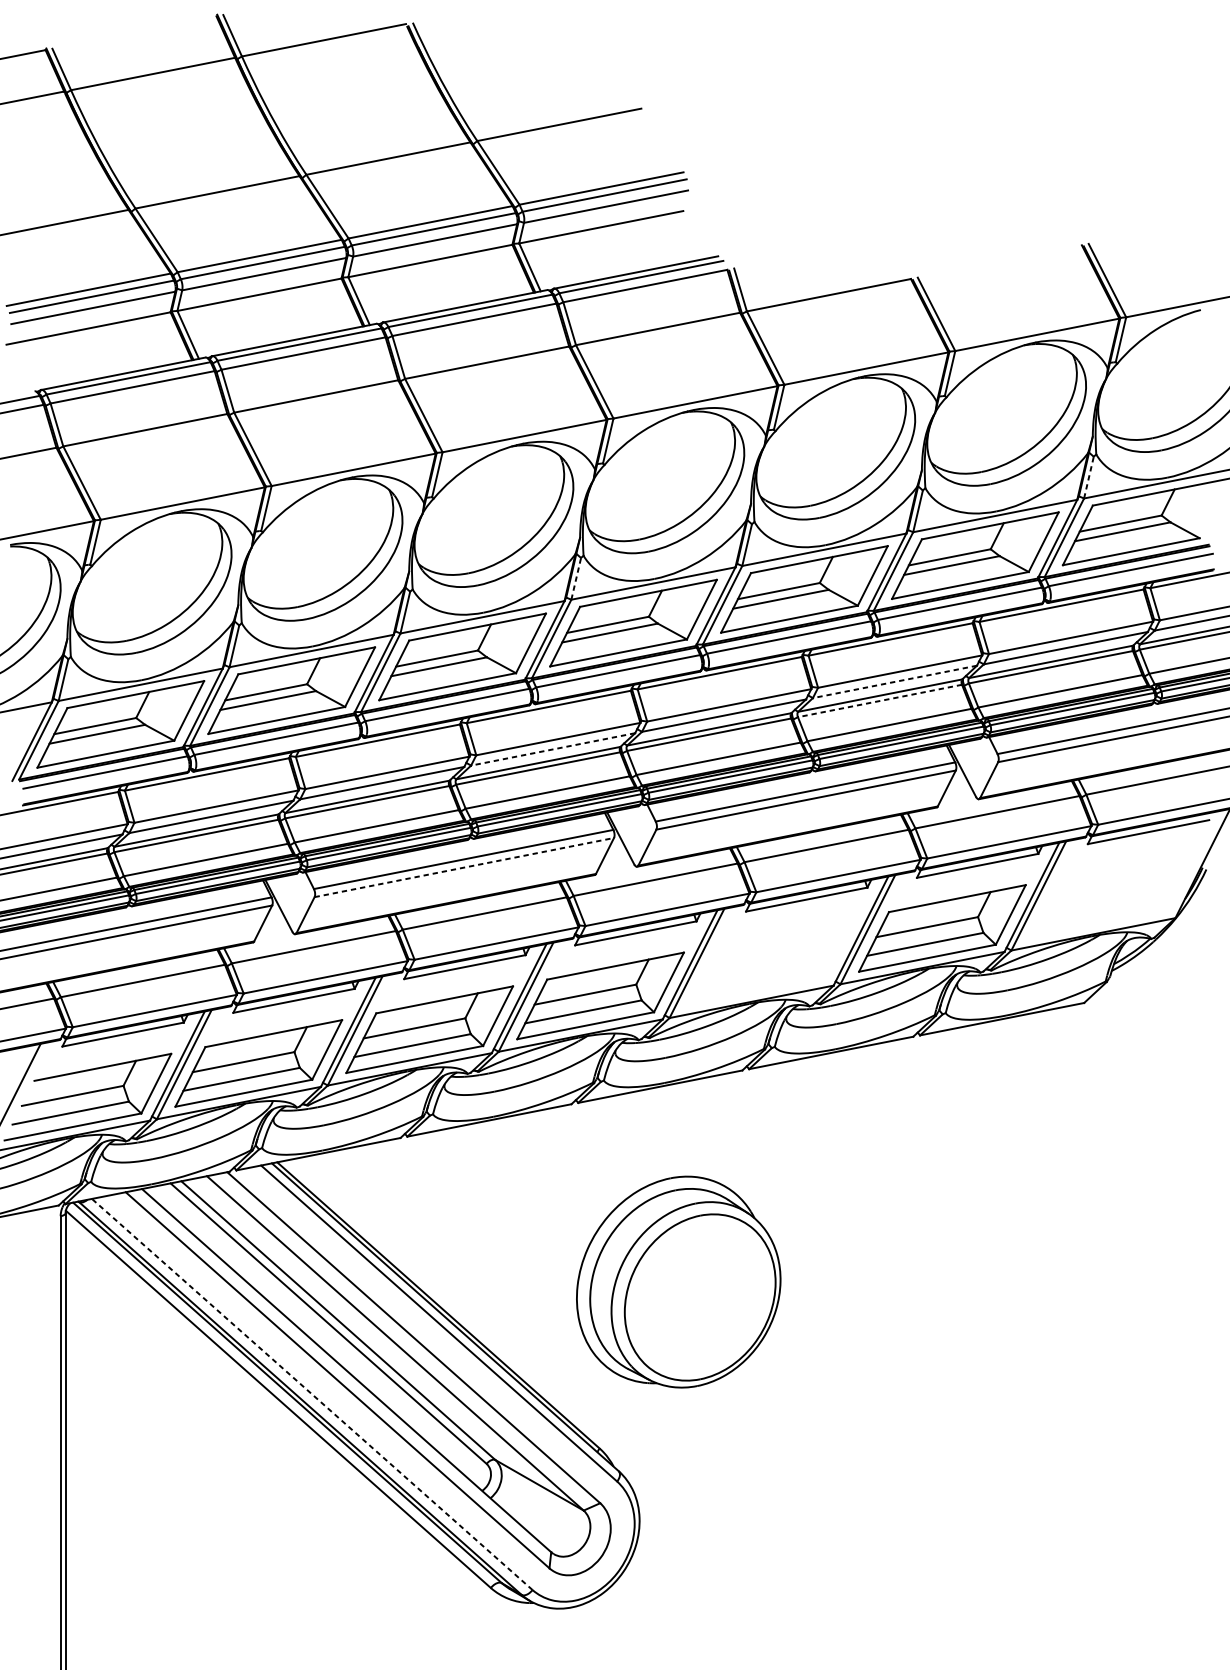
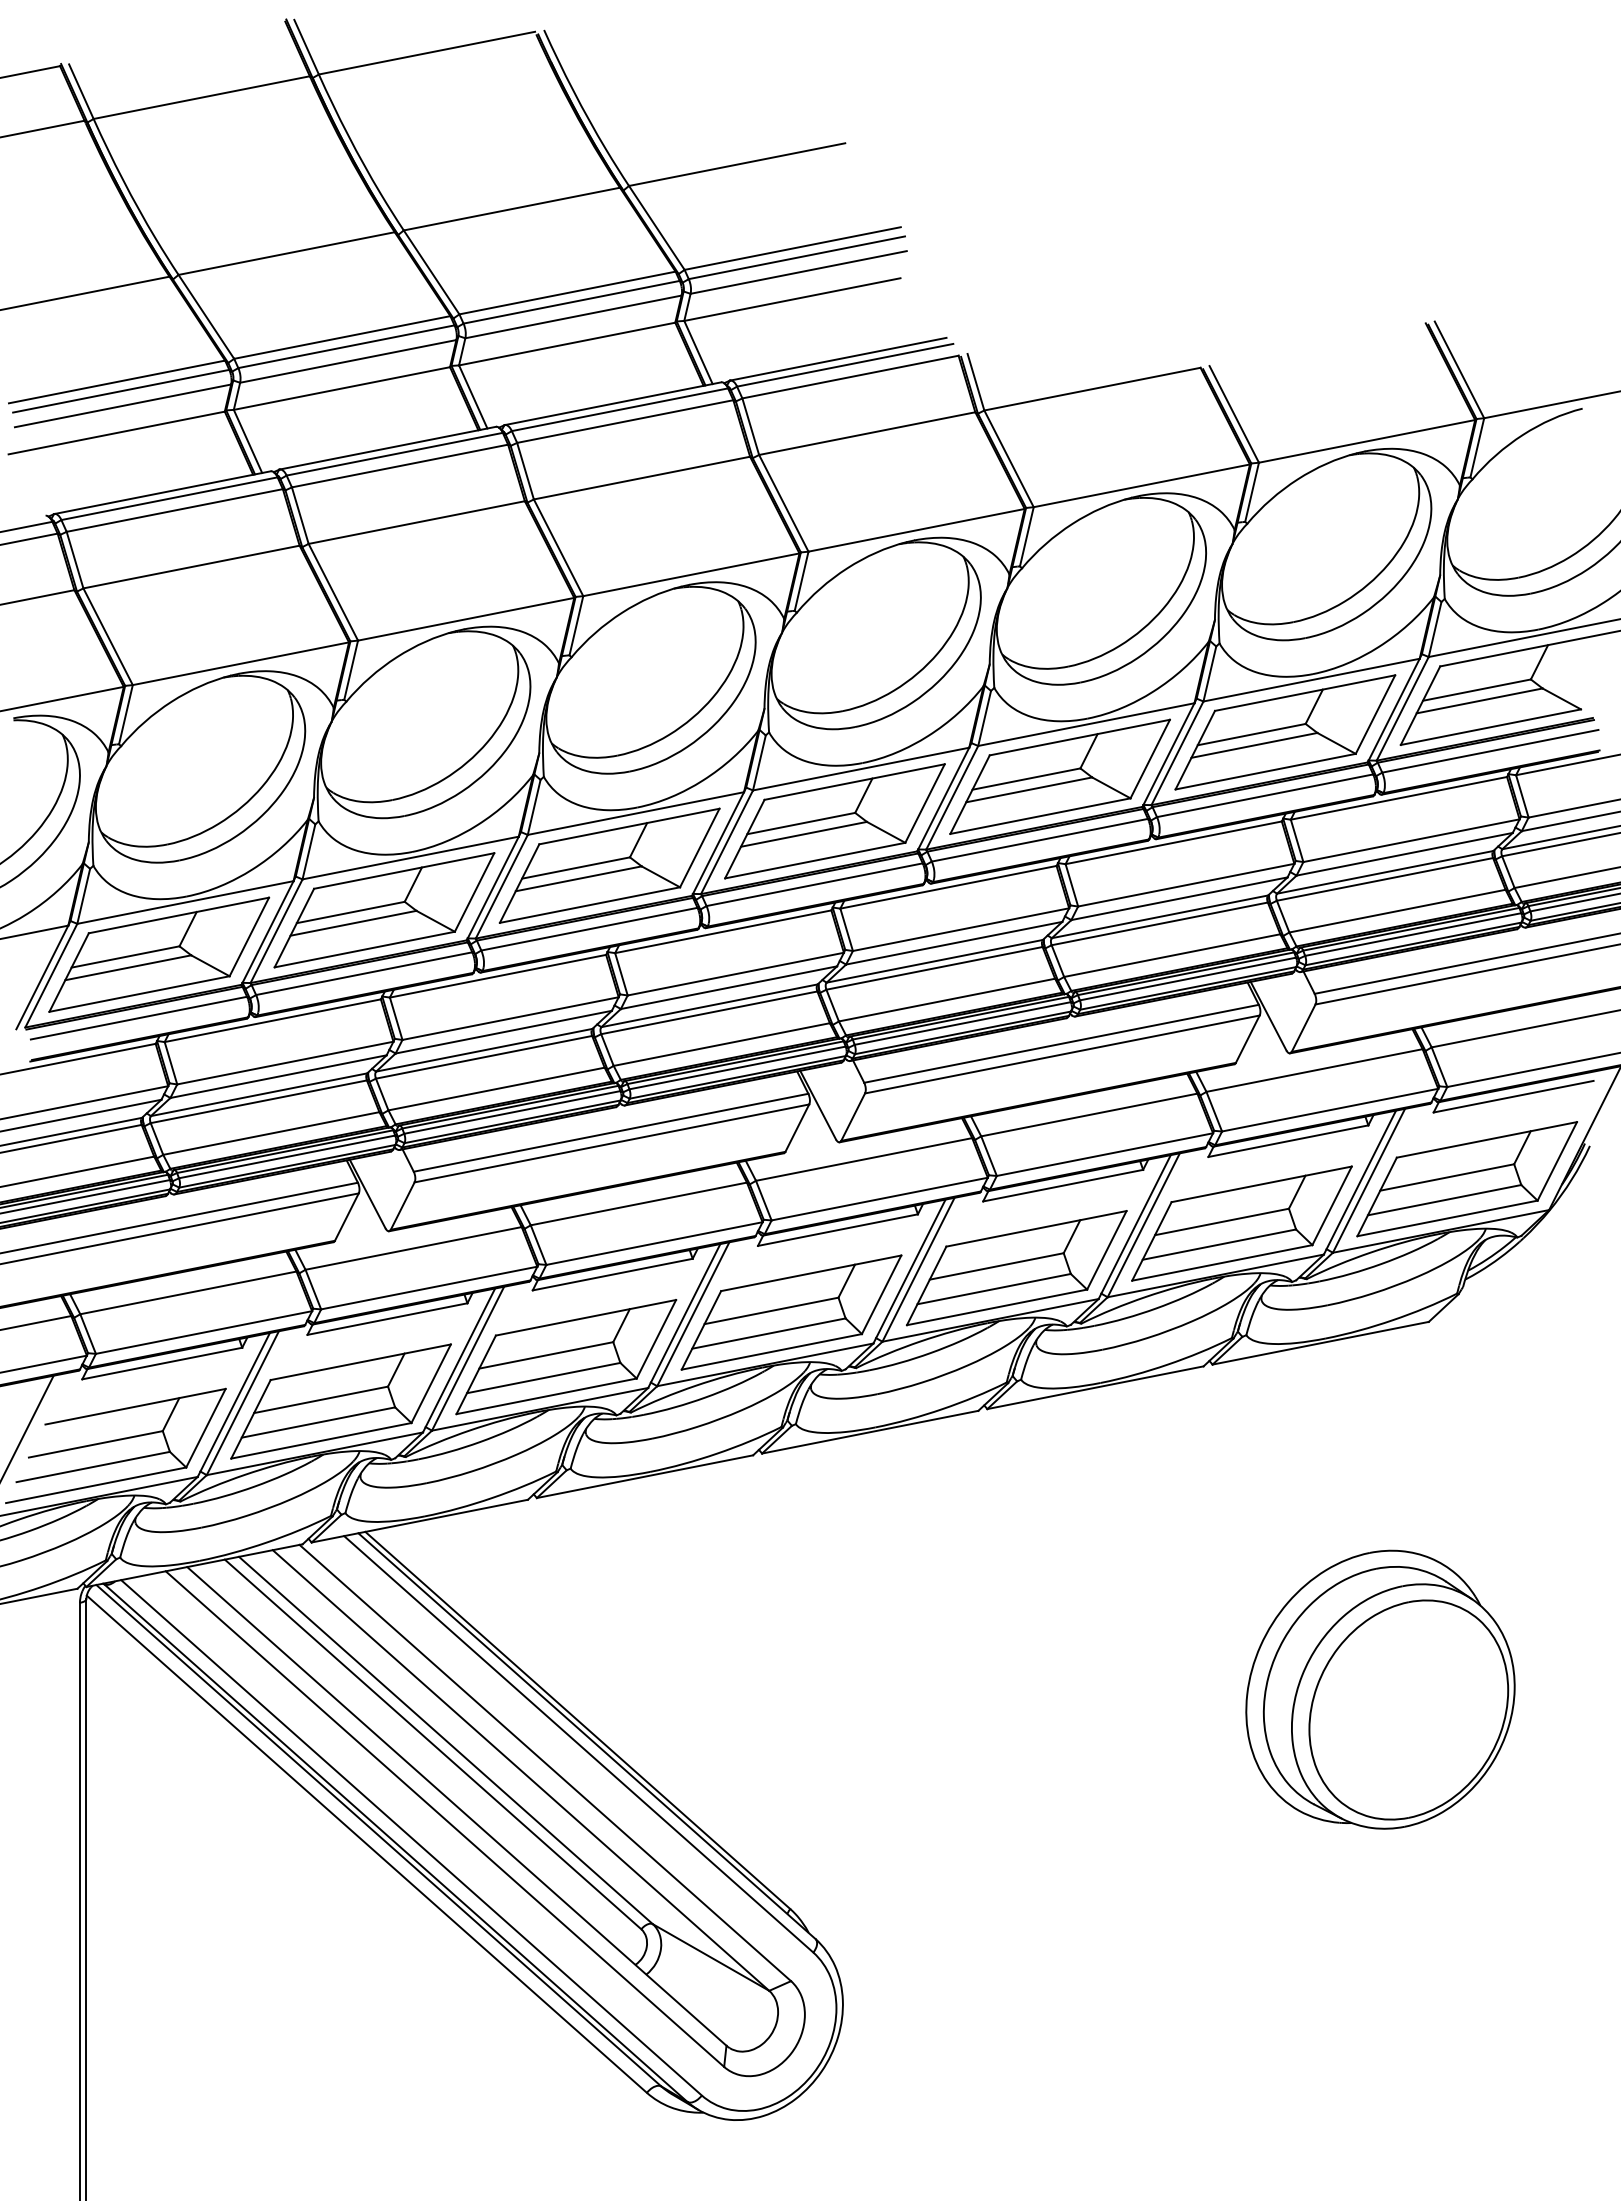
line: (1089, 477) -> (1435, 629), dashed -> solid
line: (576, 578) -> (759, 762), dashed -> solid
line: (894, 681) -> (1178, 898), dashed -> solid
line: (879, 700) -> (1159, 923), dashed -> solid
line: (552, 749) -> (728, 987), dashed -> solid
line: (464, 867) -> (612, 1143), dashed -> solid
part: (1112, 894) -> (1466, 1179), added
part: (771, 962) -> (1016, 1268), added
part: (678, 1281) -> (1380, 1689), moved
line: (312, 1394) -> (411, 1837), dashed -> solid

